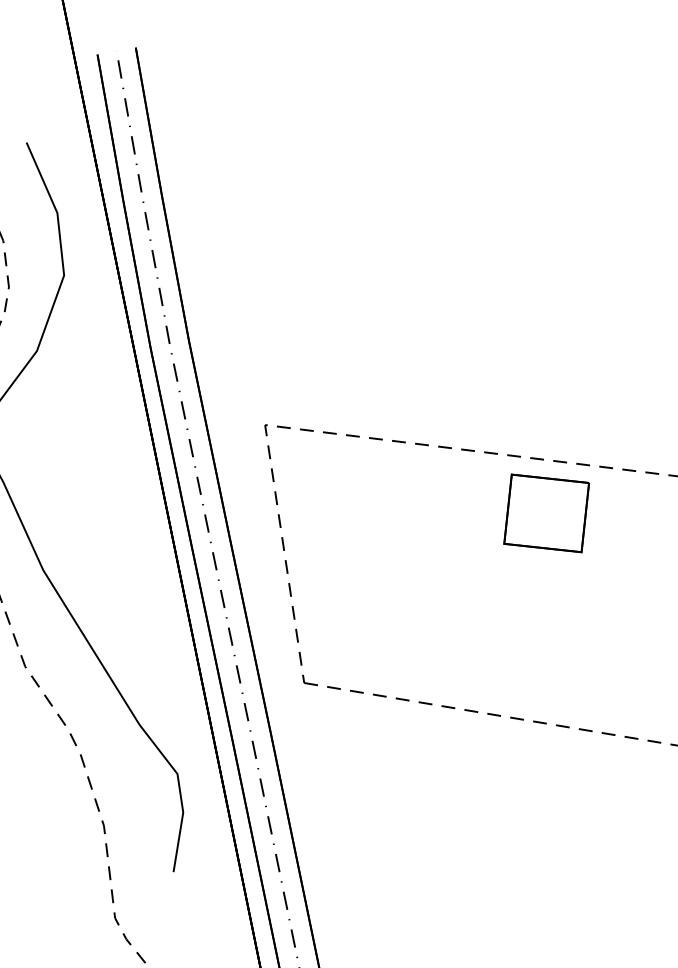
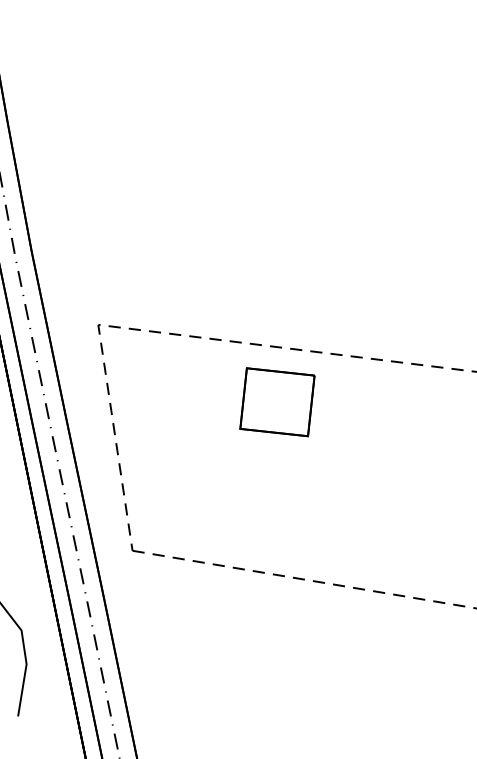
part: (546, 513) -> (277, 402), moved

